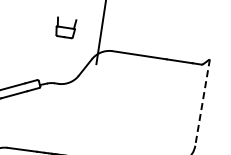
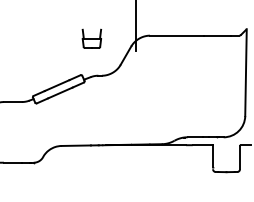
part: (65, 27) -> (91, 38), moved
line: (201, 103) -> (245, 73), dashed -> solid

